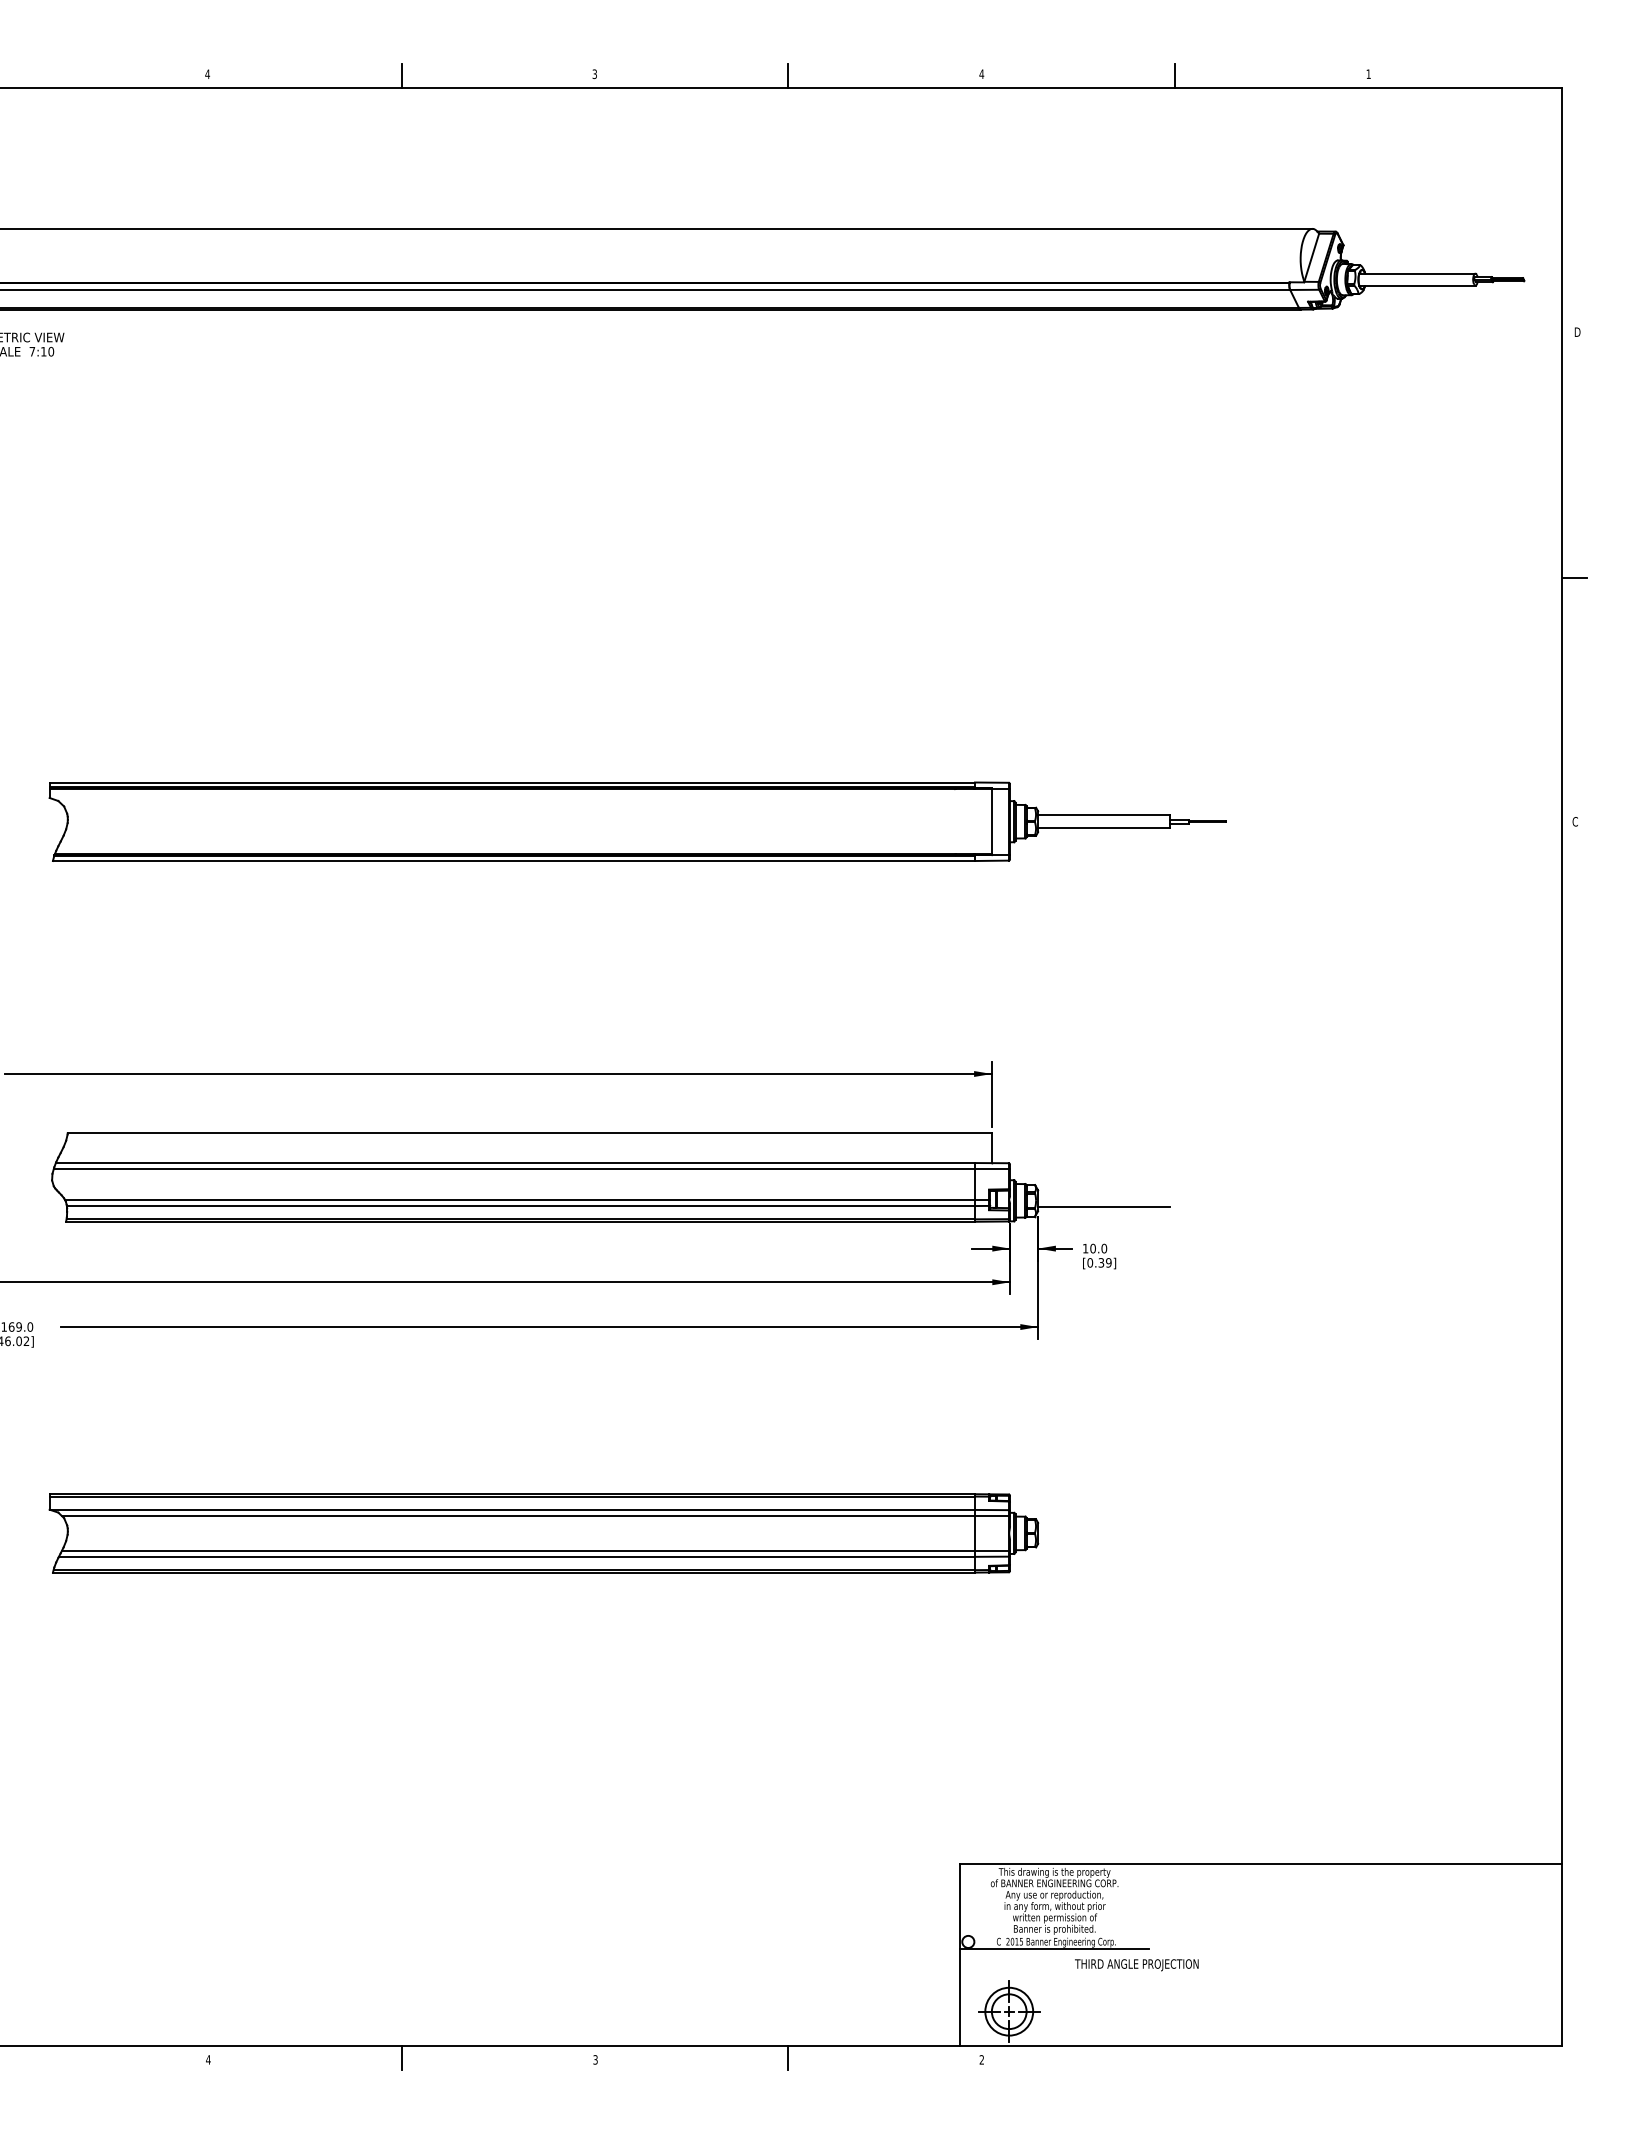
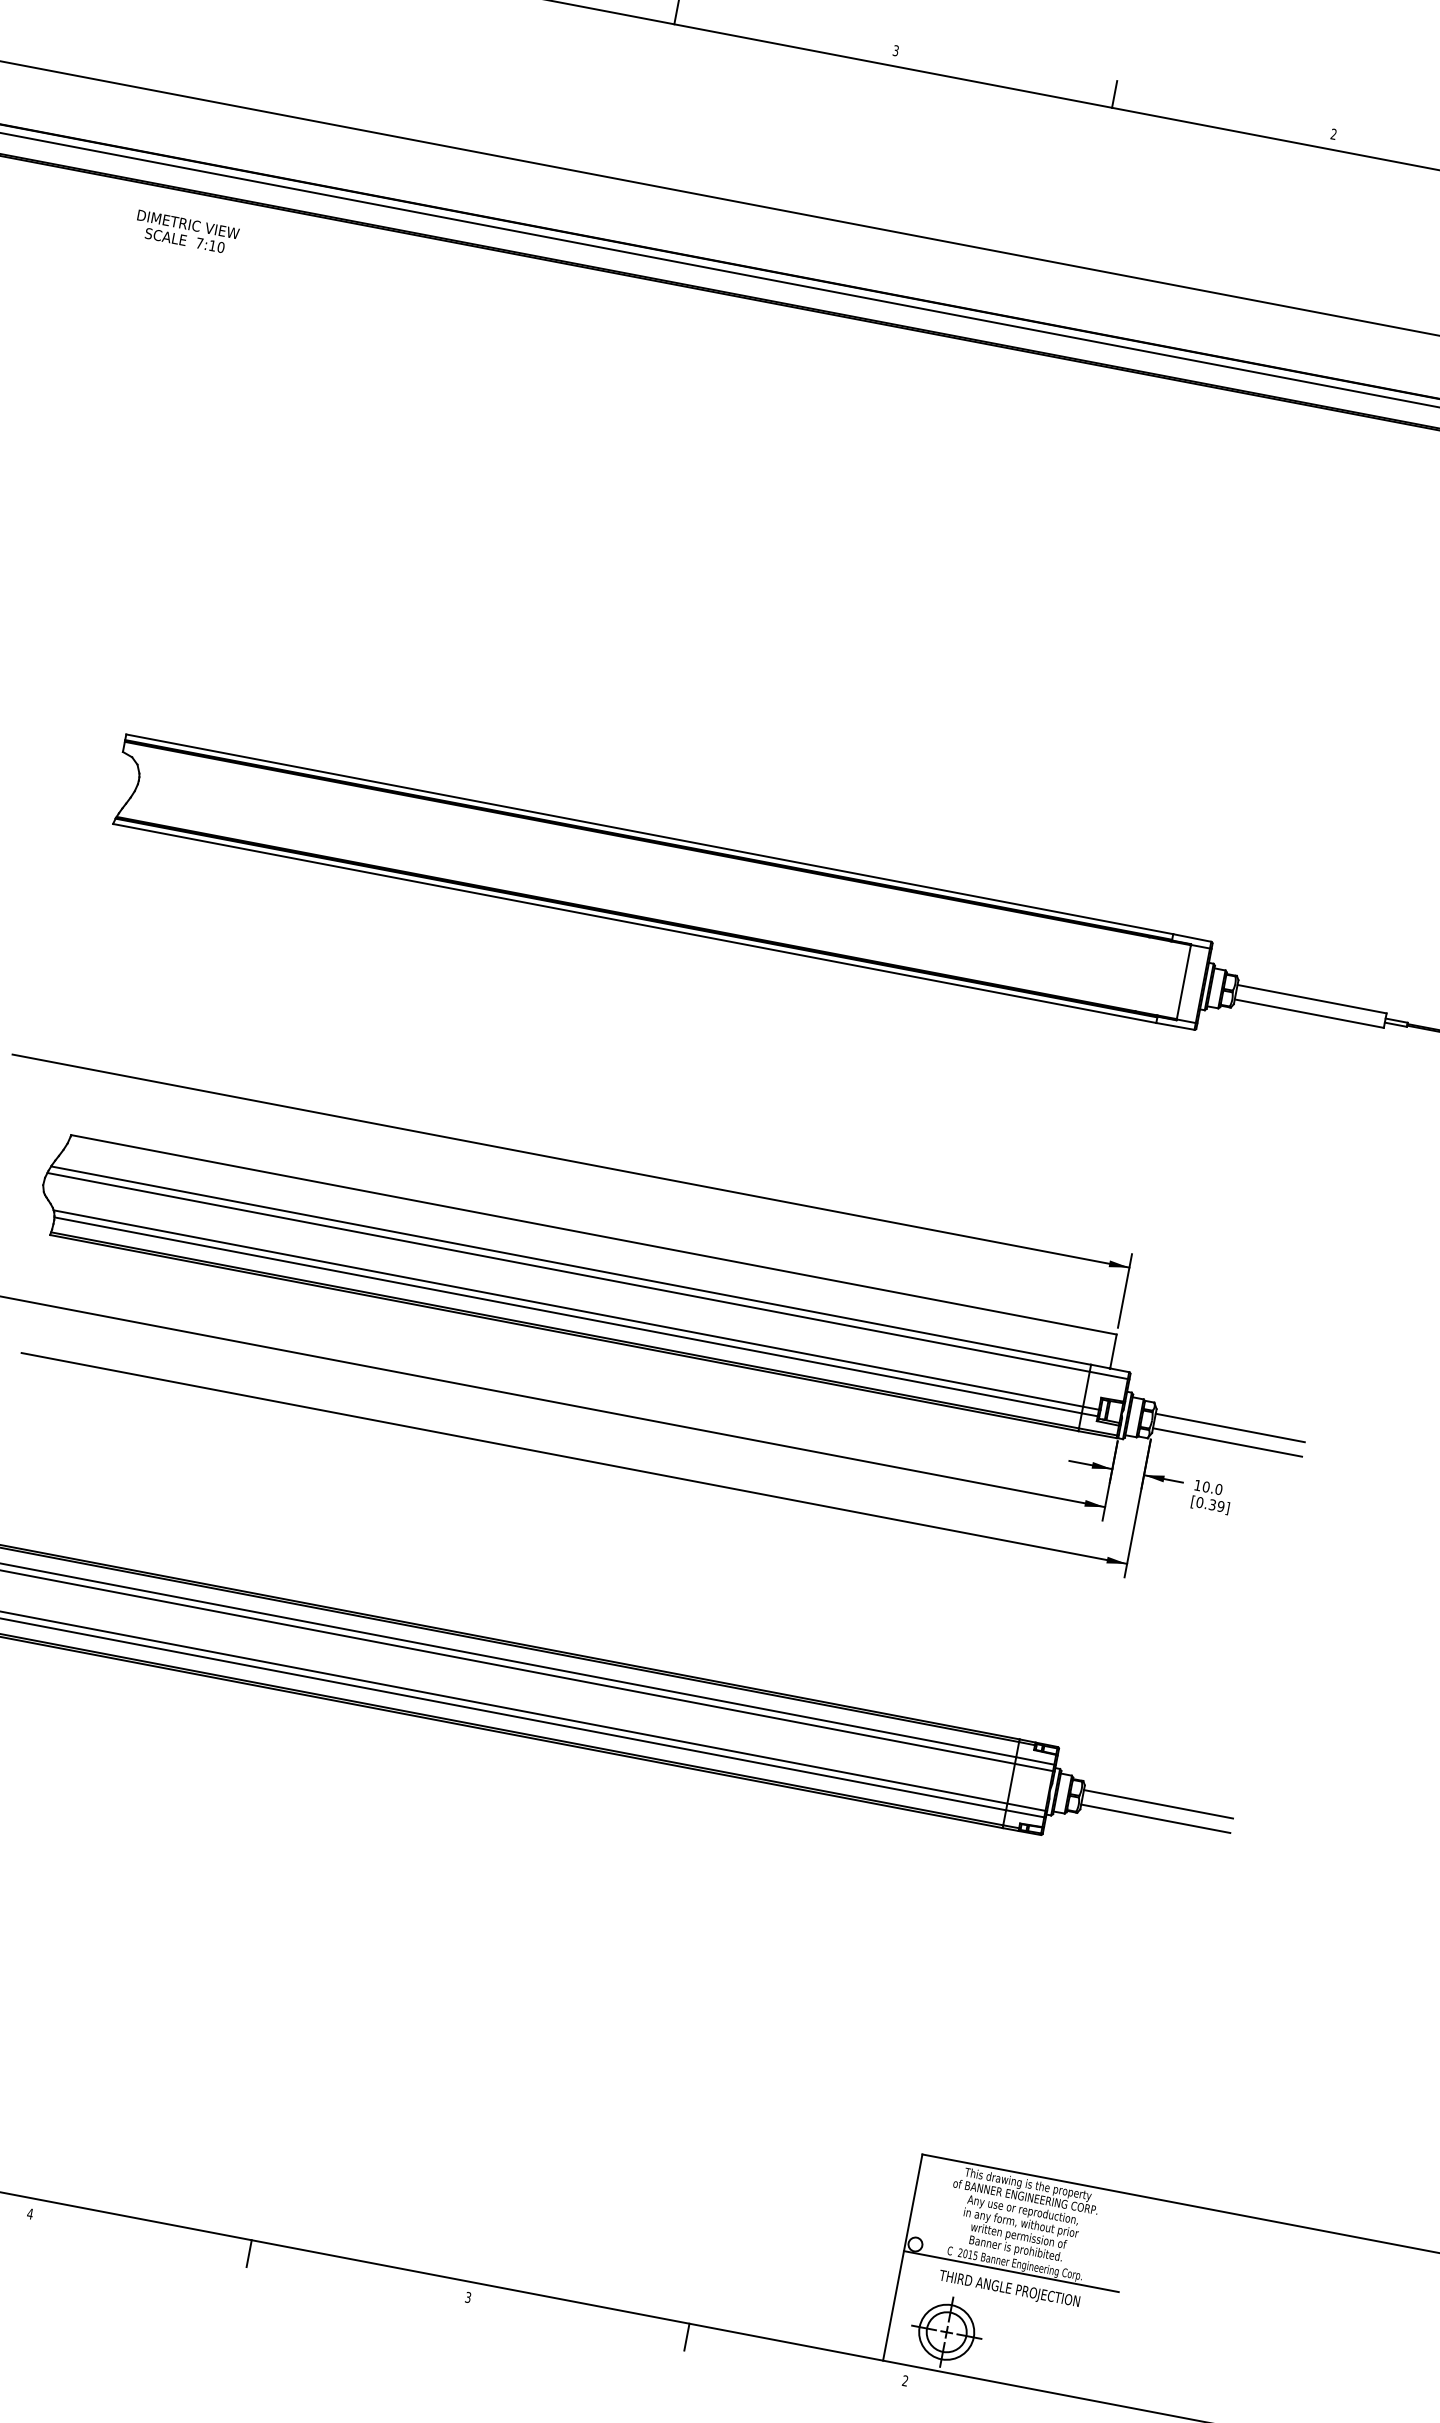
text: (981, 73) -> (1333, 133), 4 -> 2
line: (1103, 1194) -> (1229, 1428), added
line: (1103, 1526) -> (1158, 1803), added
line: (1103, 1539) -> (1155, 1818), added
text: (1136, 1965) -> (1009, 2289), moved

